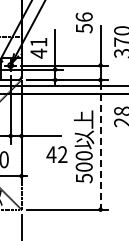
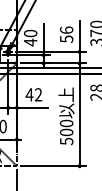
text: (83, 22) -> (66, 34), moved
text: (38, 41) -> (30, 32), 41 -> 40
line: (100, 145) -> (79, 115), dashed -> solid
text: (56, 154) -> (33, 94), moved

